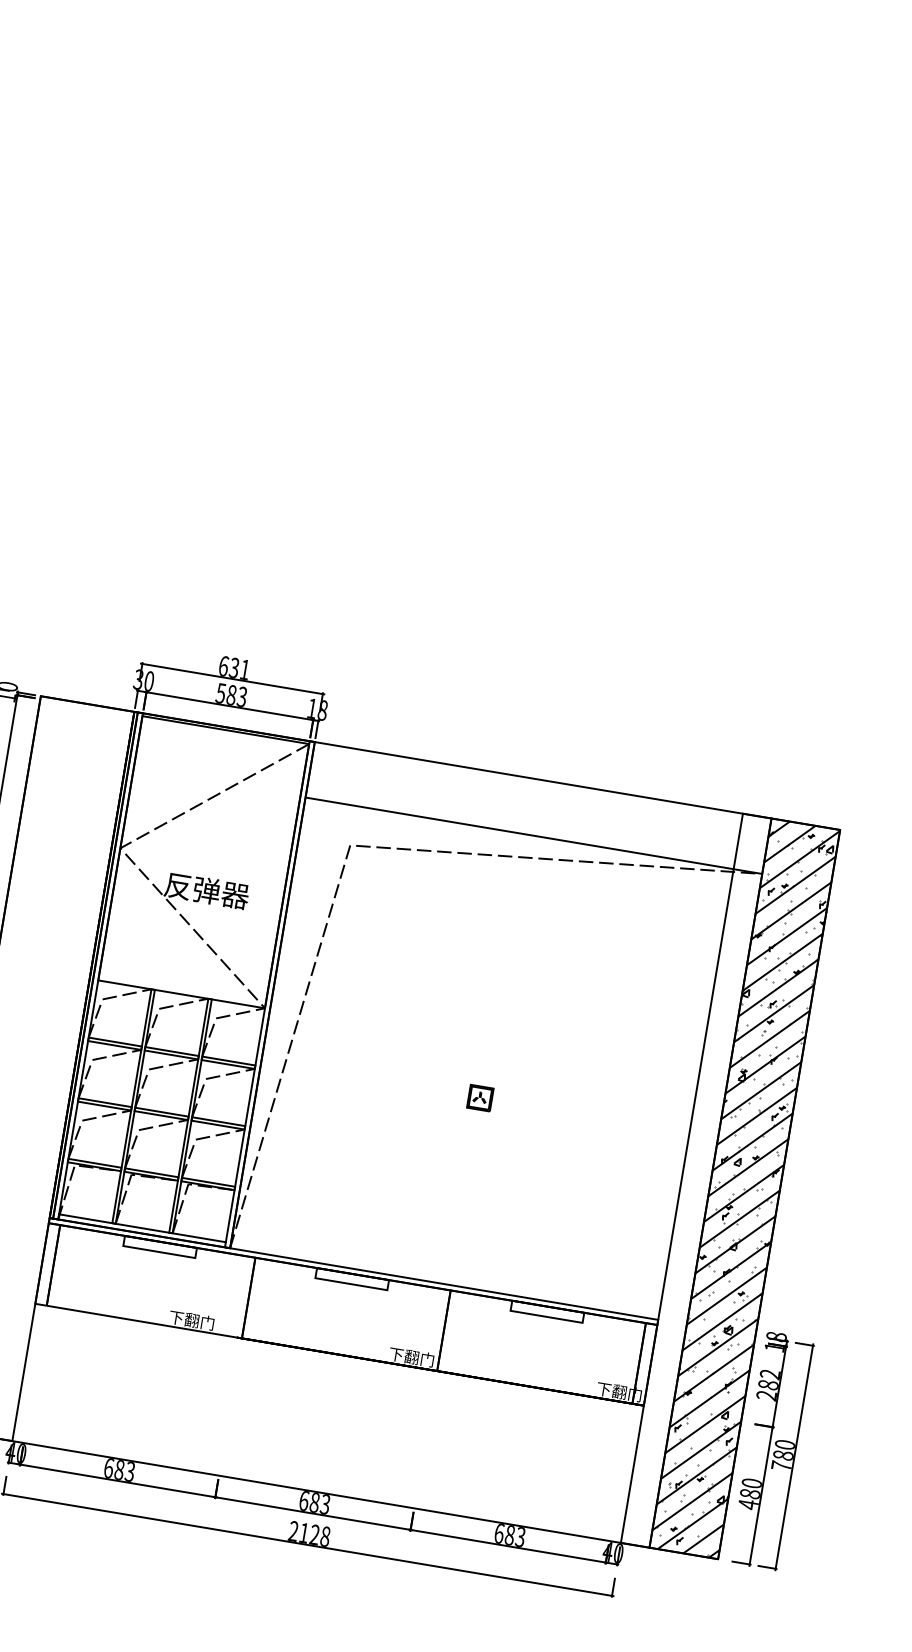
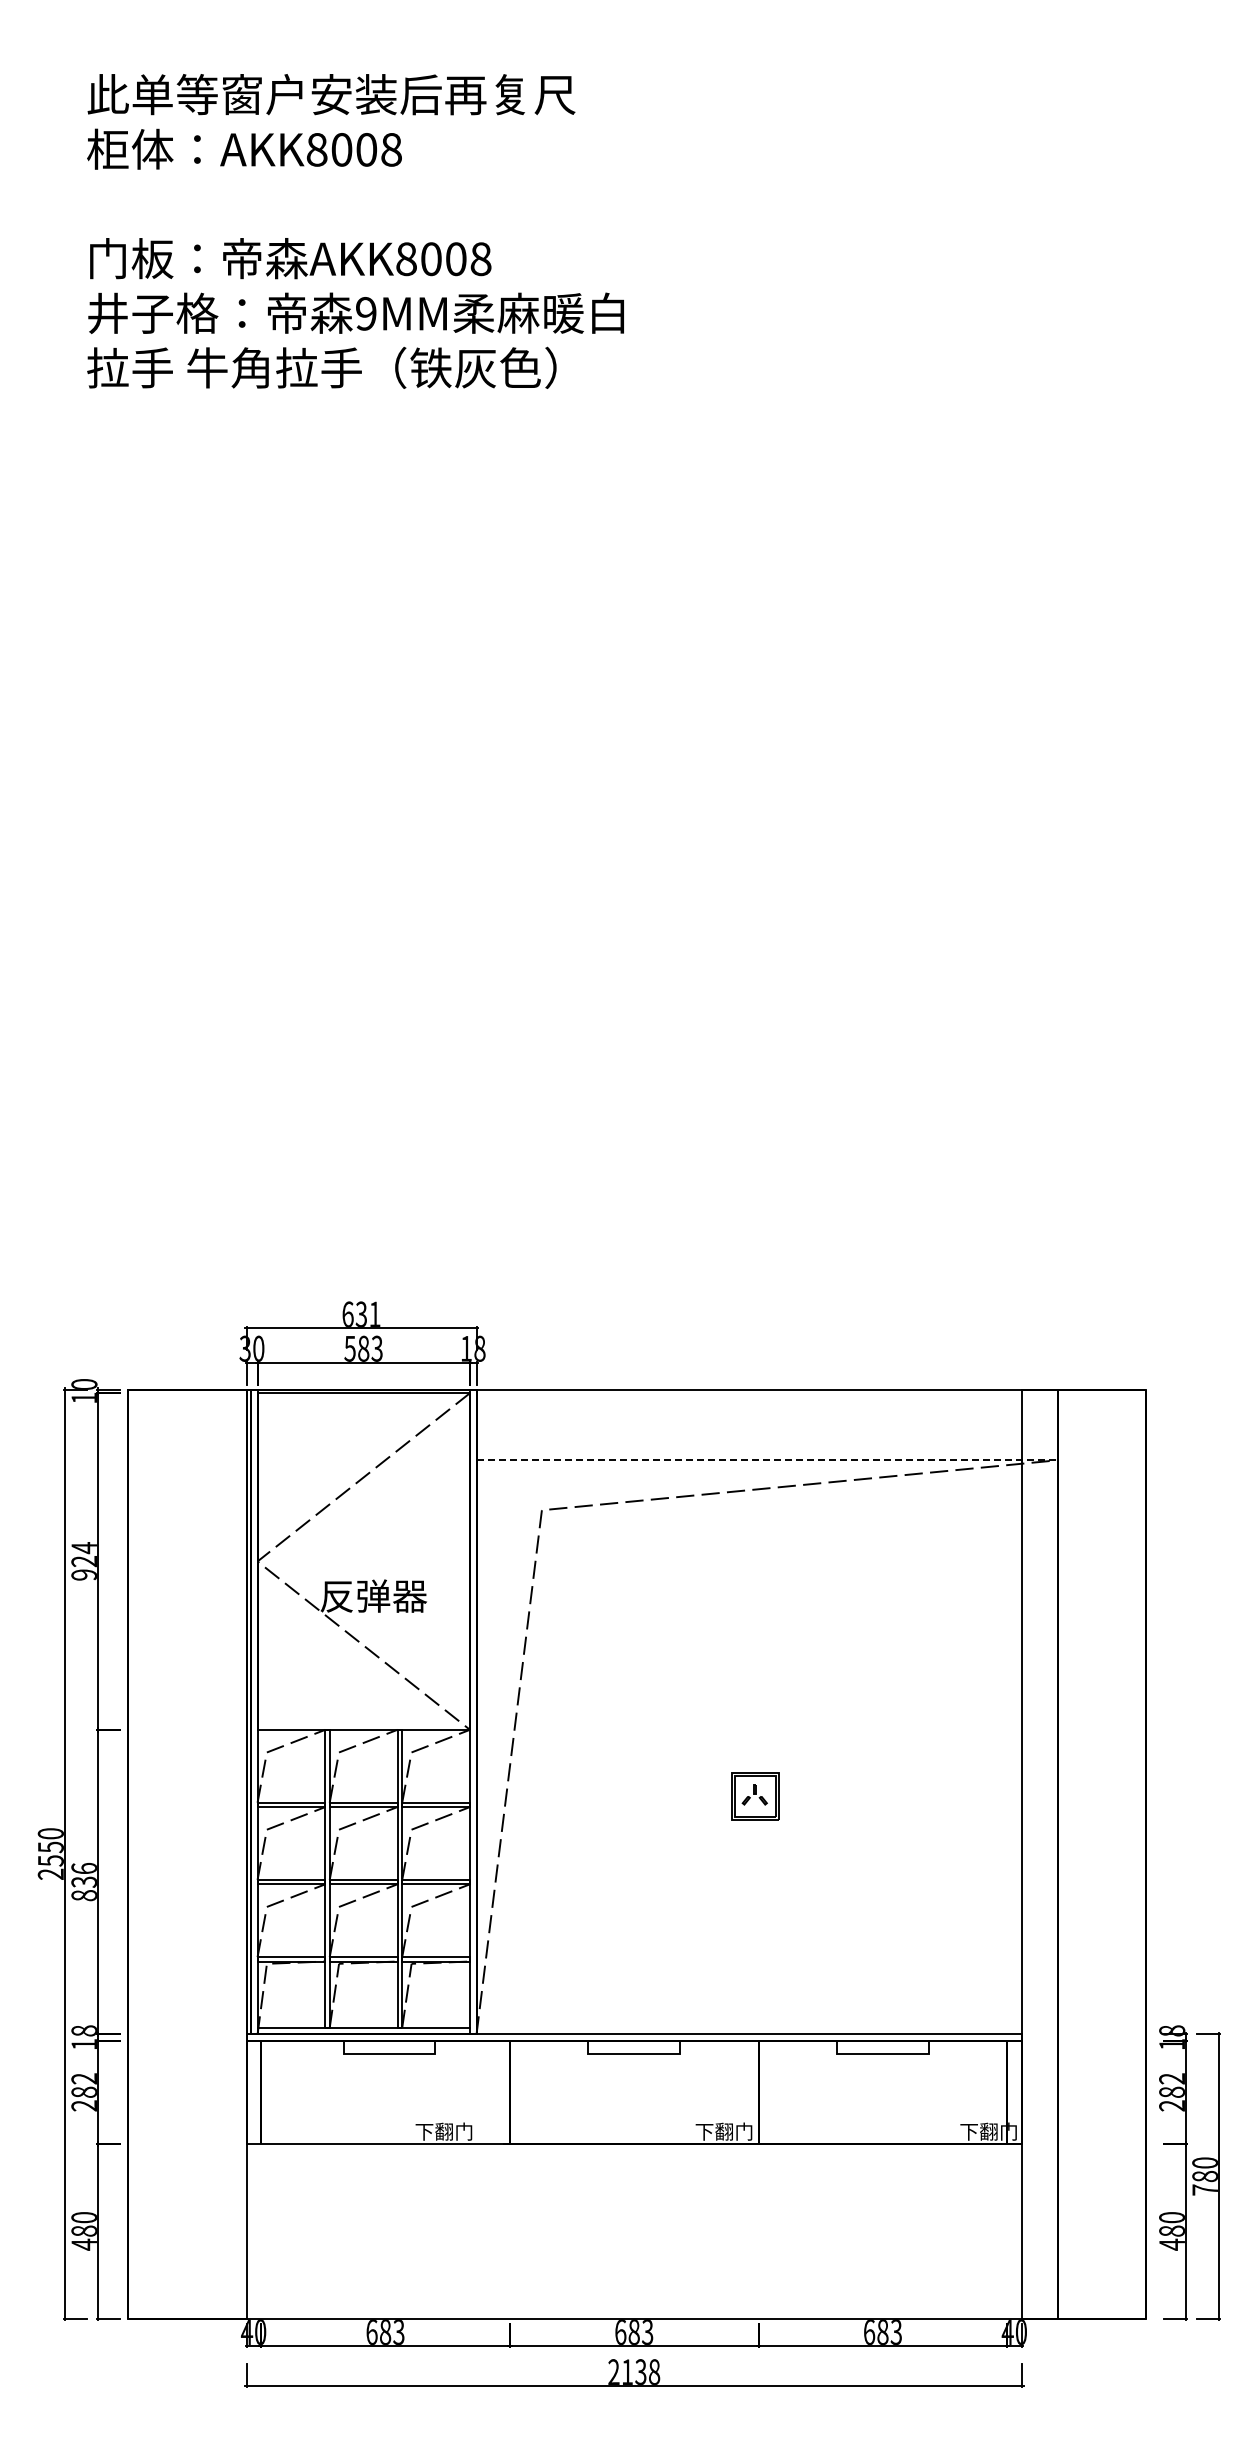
line: (533, 835) -> (767, 1460), solid -> dashed
part: (480, 1098) -> (755, 1796), size x1.6
hatch: (744, 1188) -> (1101, 1853), removed
text: (314, 1534) -> (640, 2371), 2128 -> 2138

